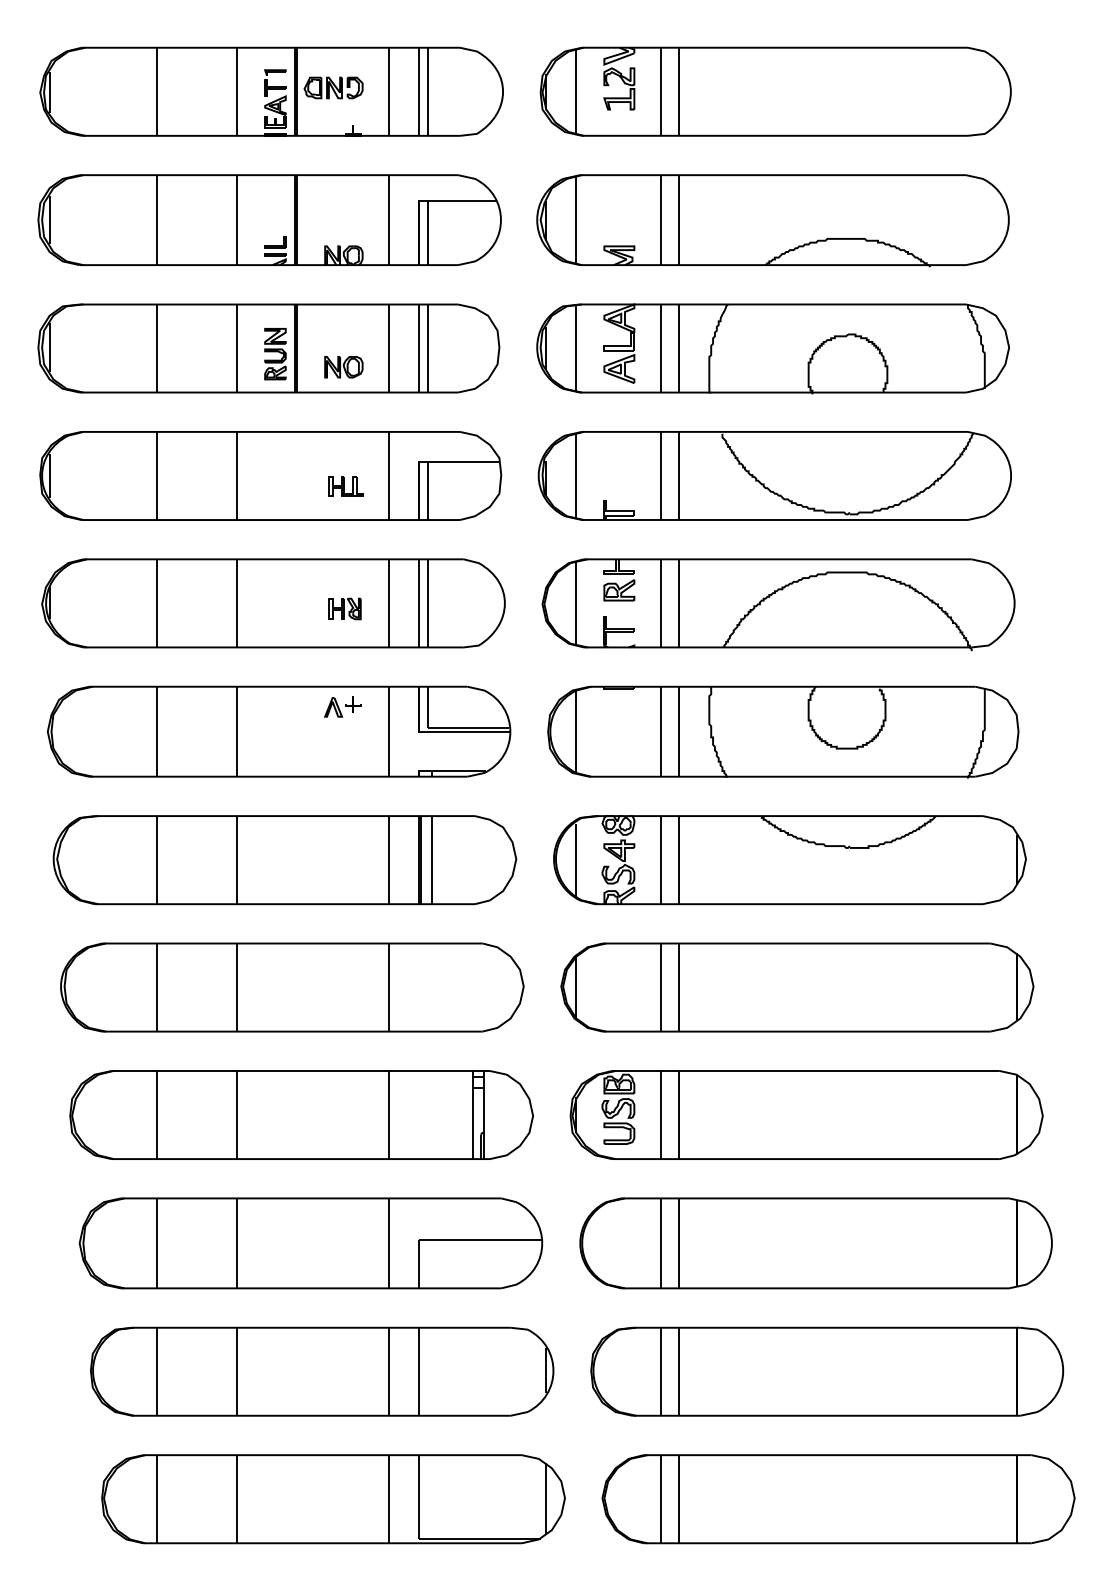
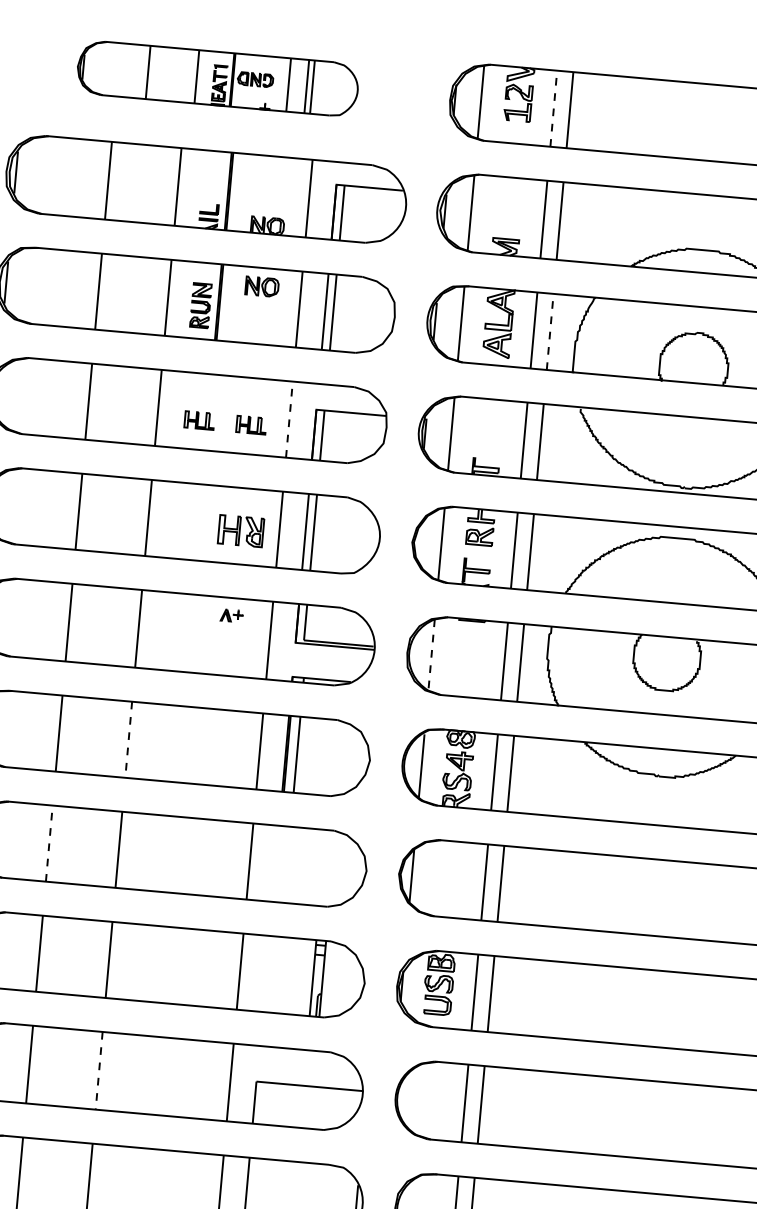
part: (271, 91) -> (217, 78), size x0.7
line: (660, 91) -> (553, 108), solid -> dashed
line: (679, 348) -> (550, 331), solid -> dashed
part: (343, 367) -> (261, 287), moved
line: (388, 475) -> (289, 419), solid -> dashed
part: (285, 486) -> (199, 420), added
part: (344, 608) -> (240, 530), size x1.6
part: (342, 706) -> (231, 615), size x0.7
line: (576, 732) -> (431, 655), solid -> dashed
line: (237, 860) -> (129, 740), solid -> dashed
line: (156, 987) -> (49, 843), solid -> dashed
line: (237, 1243) -> (99, 1070), solid -> dashed

